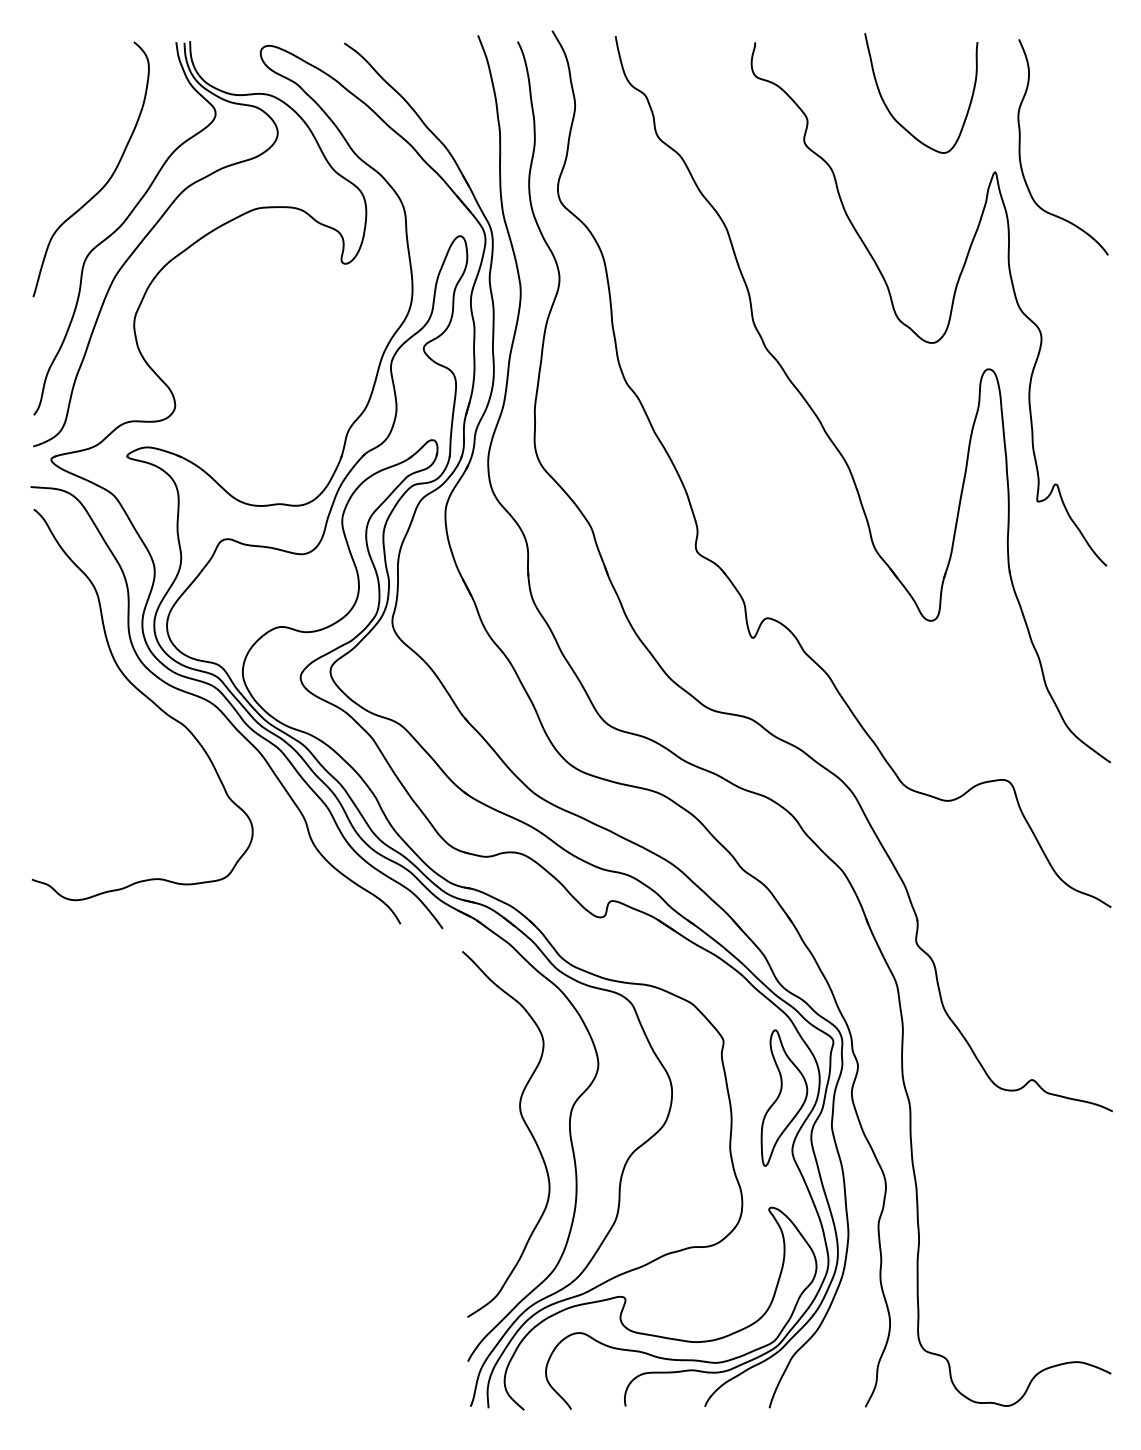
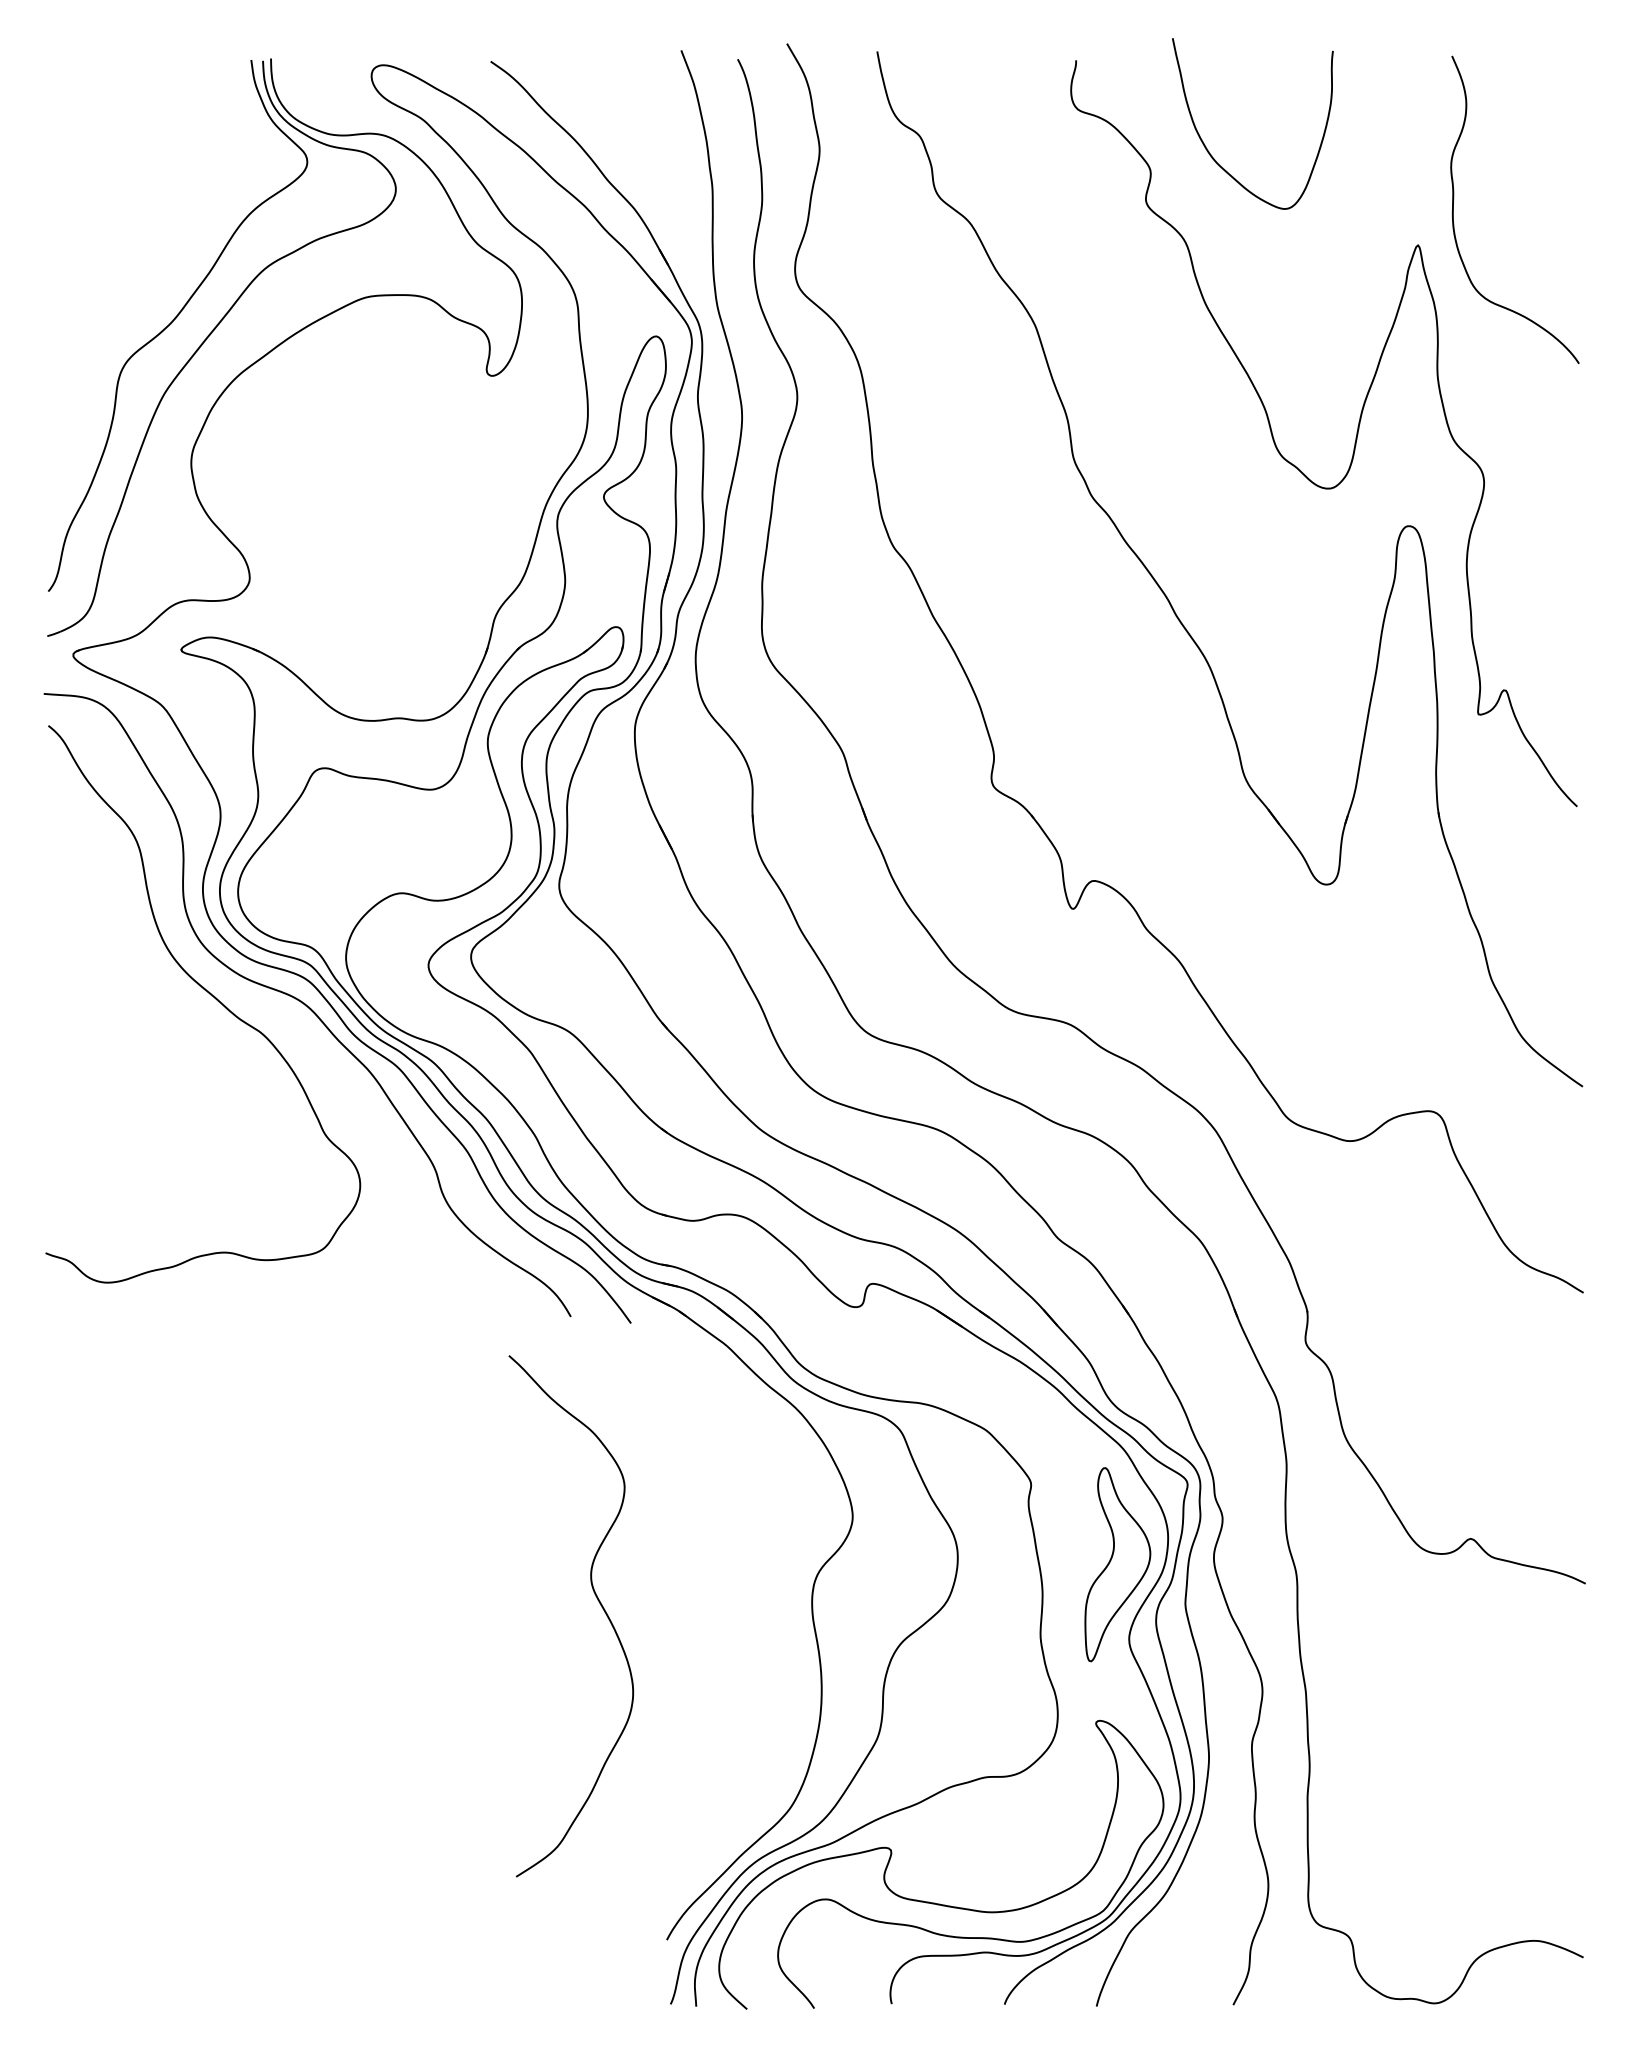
curve: (890, 112) -> (1209, 151), moved
curve: (107, 180) -> (153, 257), removed
curve: (524, 1123) -> (597, 1600), moved

